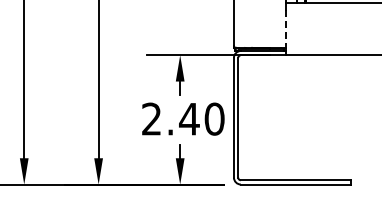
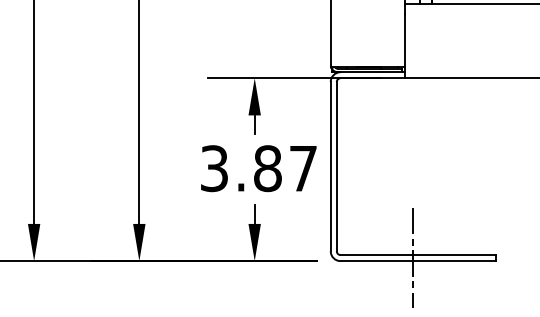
line: (286, 29) -> (405, 41), dashed -> solid
text: (183, 118) -> (259, 167), 2.40 -> 3.87
line: (292, 181) -> (413, 256), added

